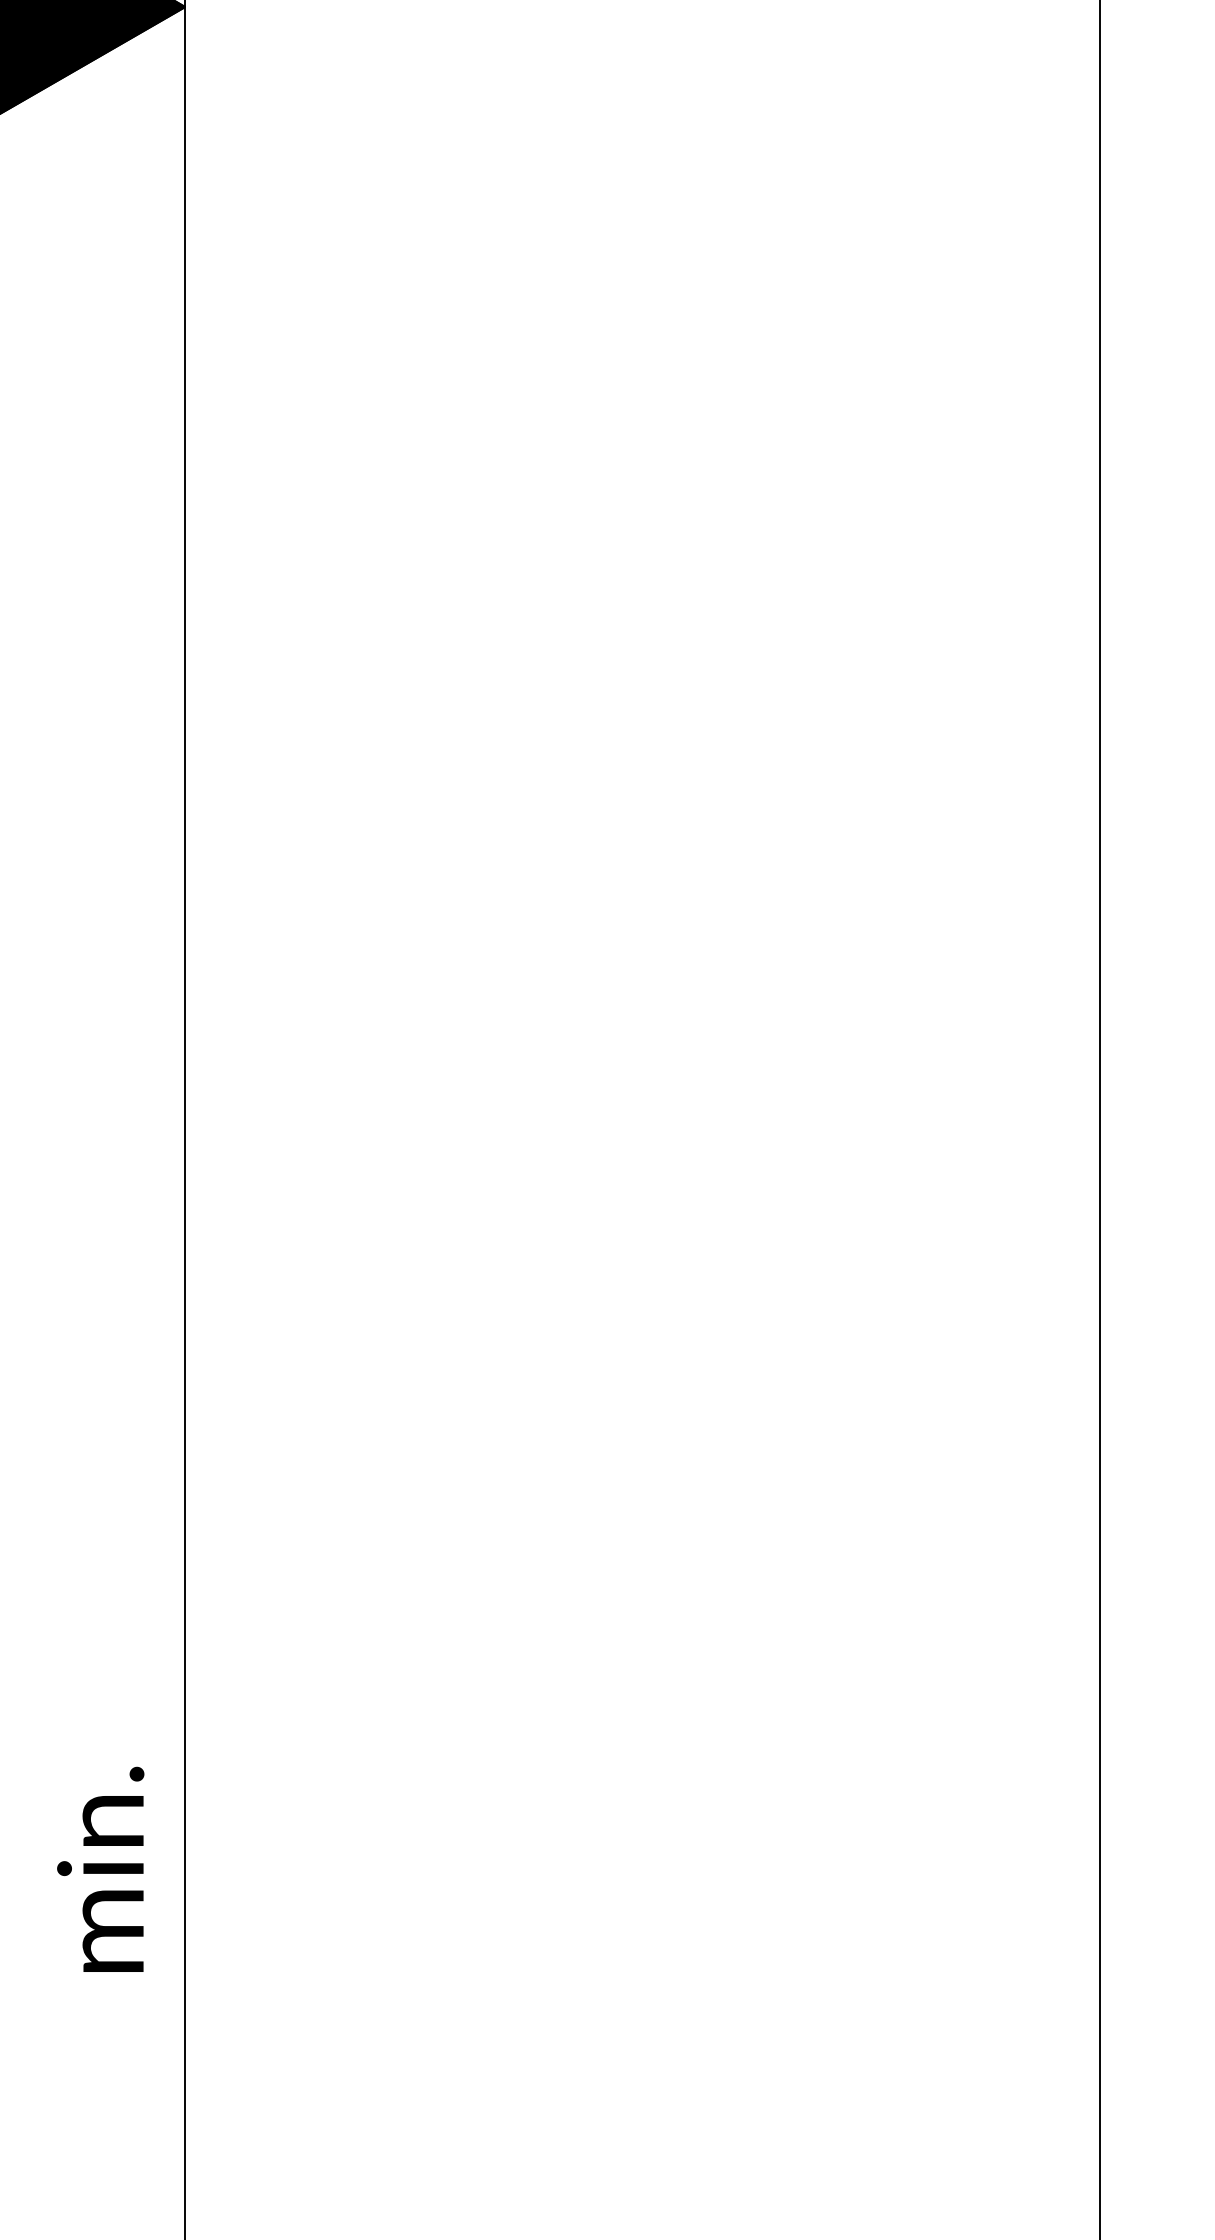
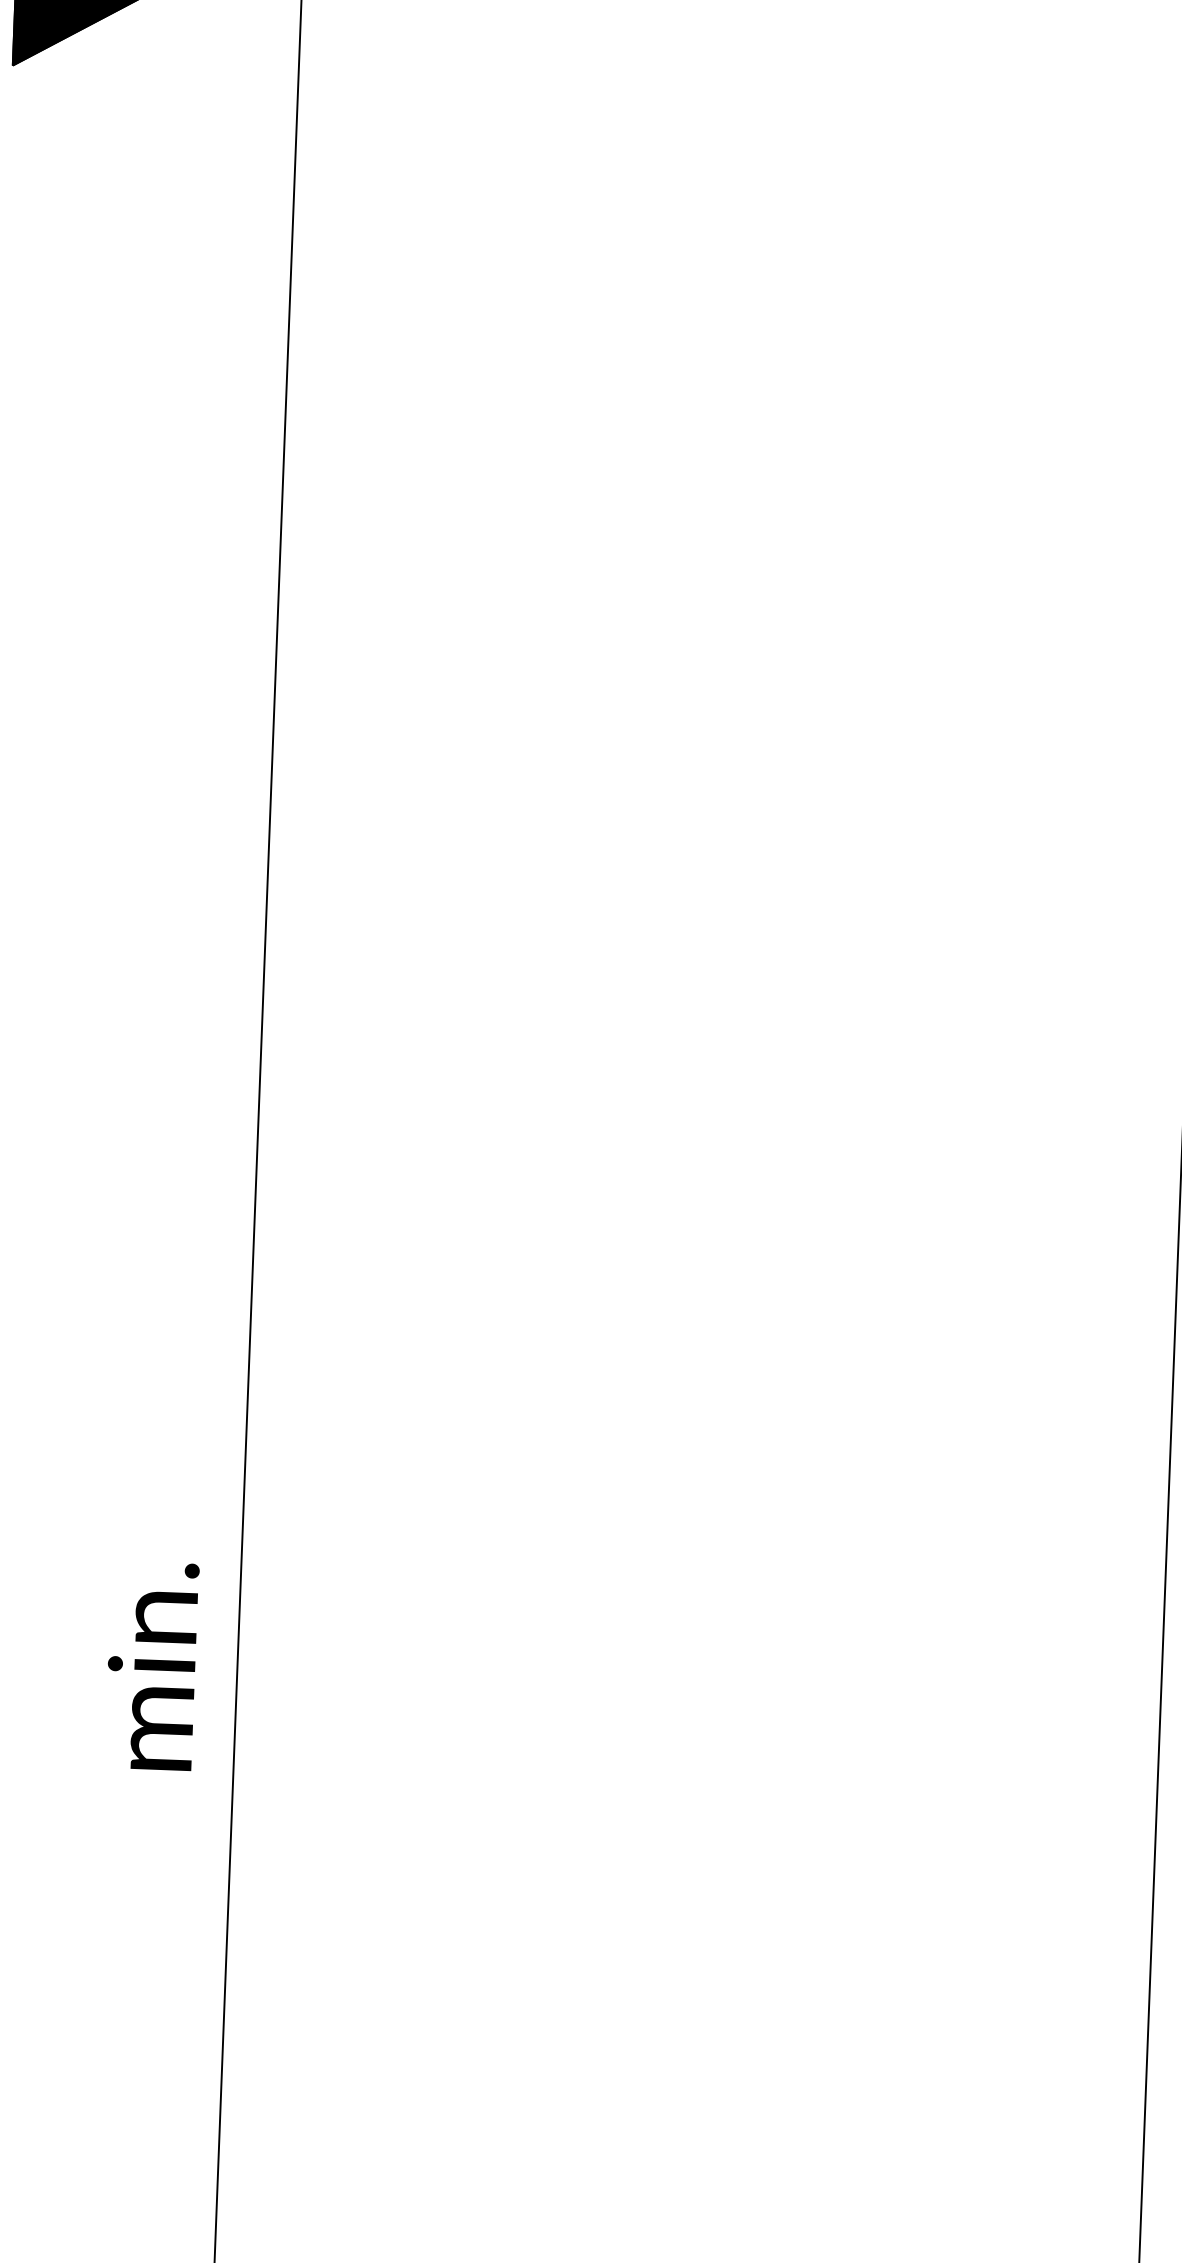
text: (100, 1868) -> (151, 1664), moved

